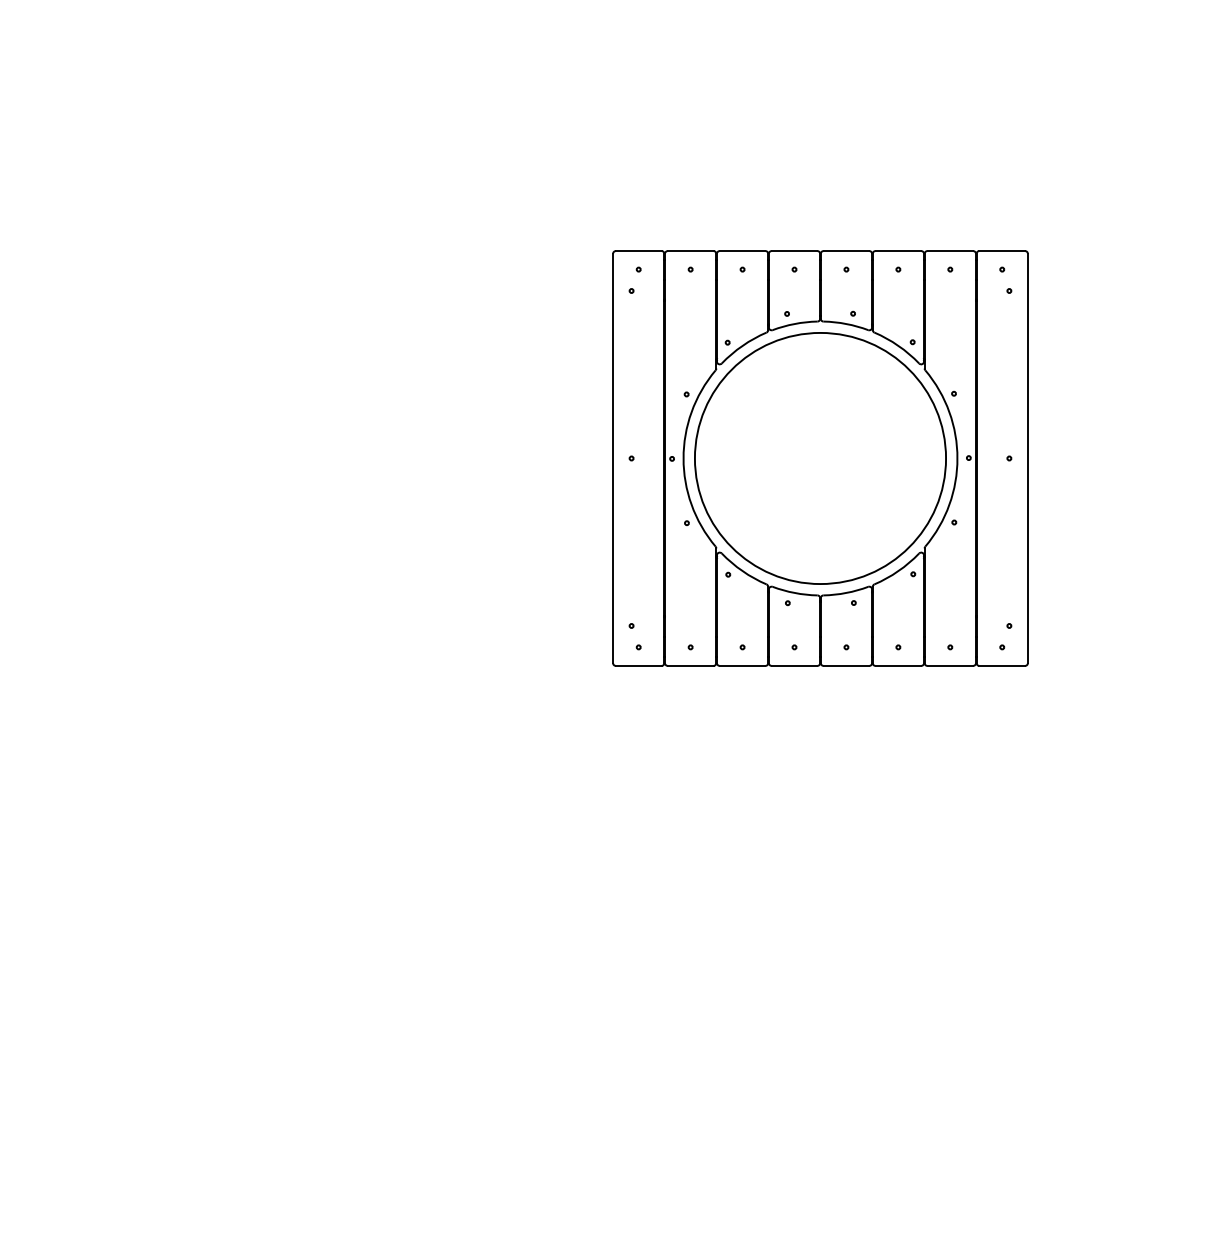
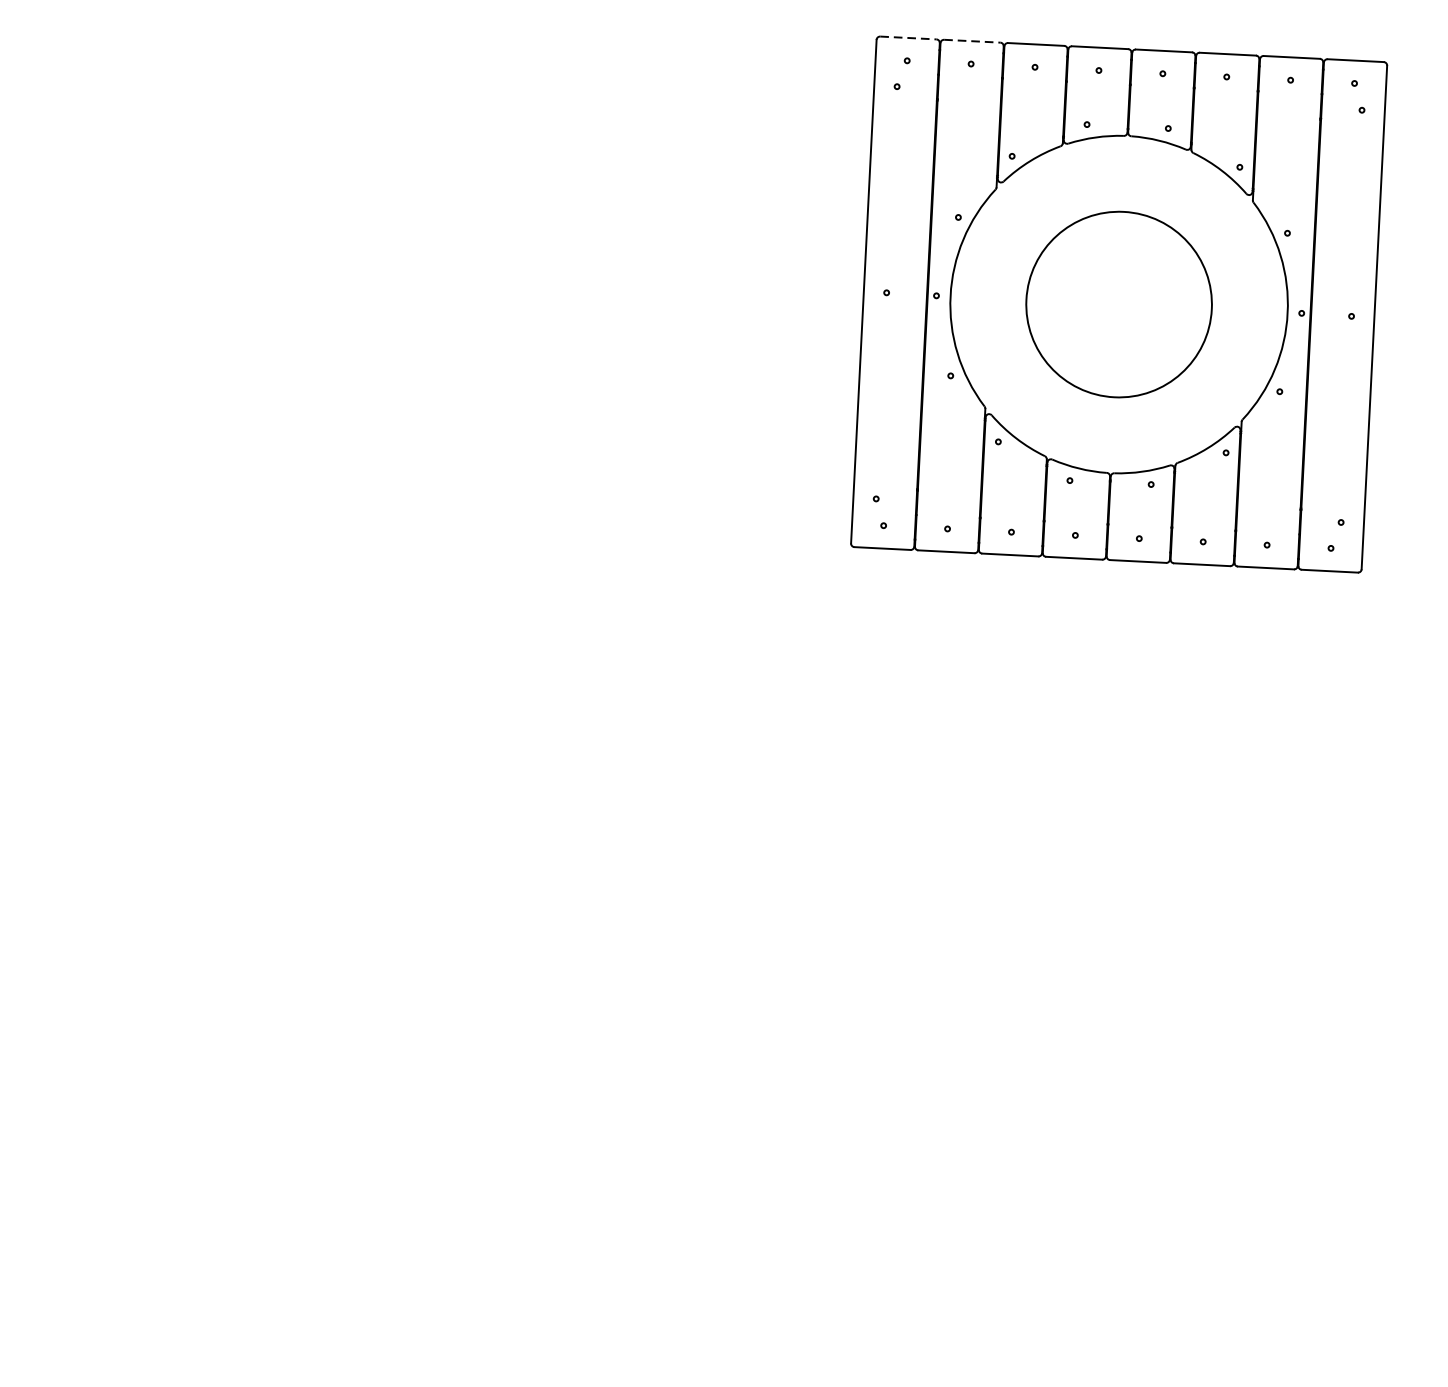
line: (638, 251) -> (908, 38), solid -> dashed
line: (690, 251) -> (972, 41), solid -> dashed
circle: (820, 458) -> (1119, 304), size x0.6

